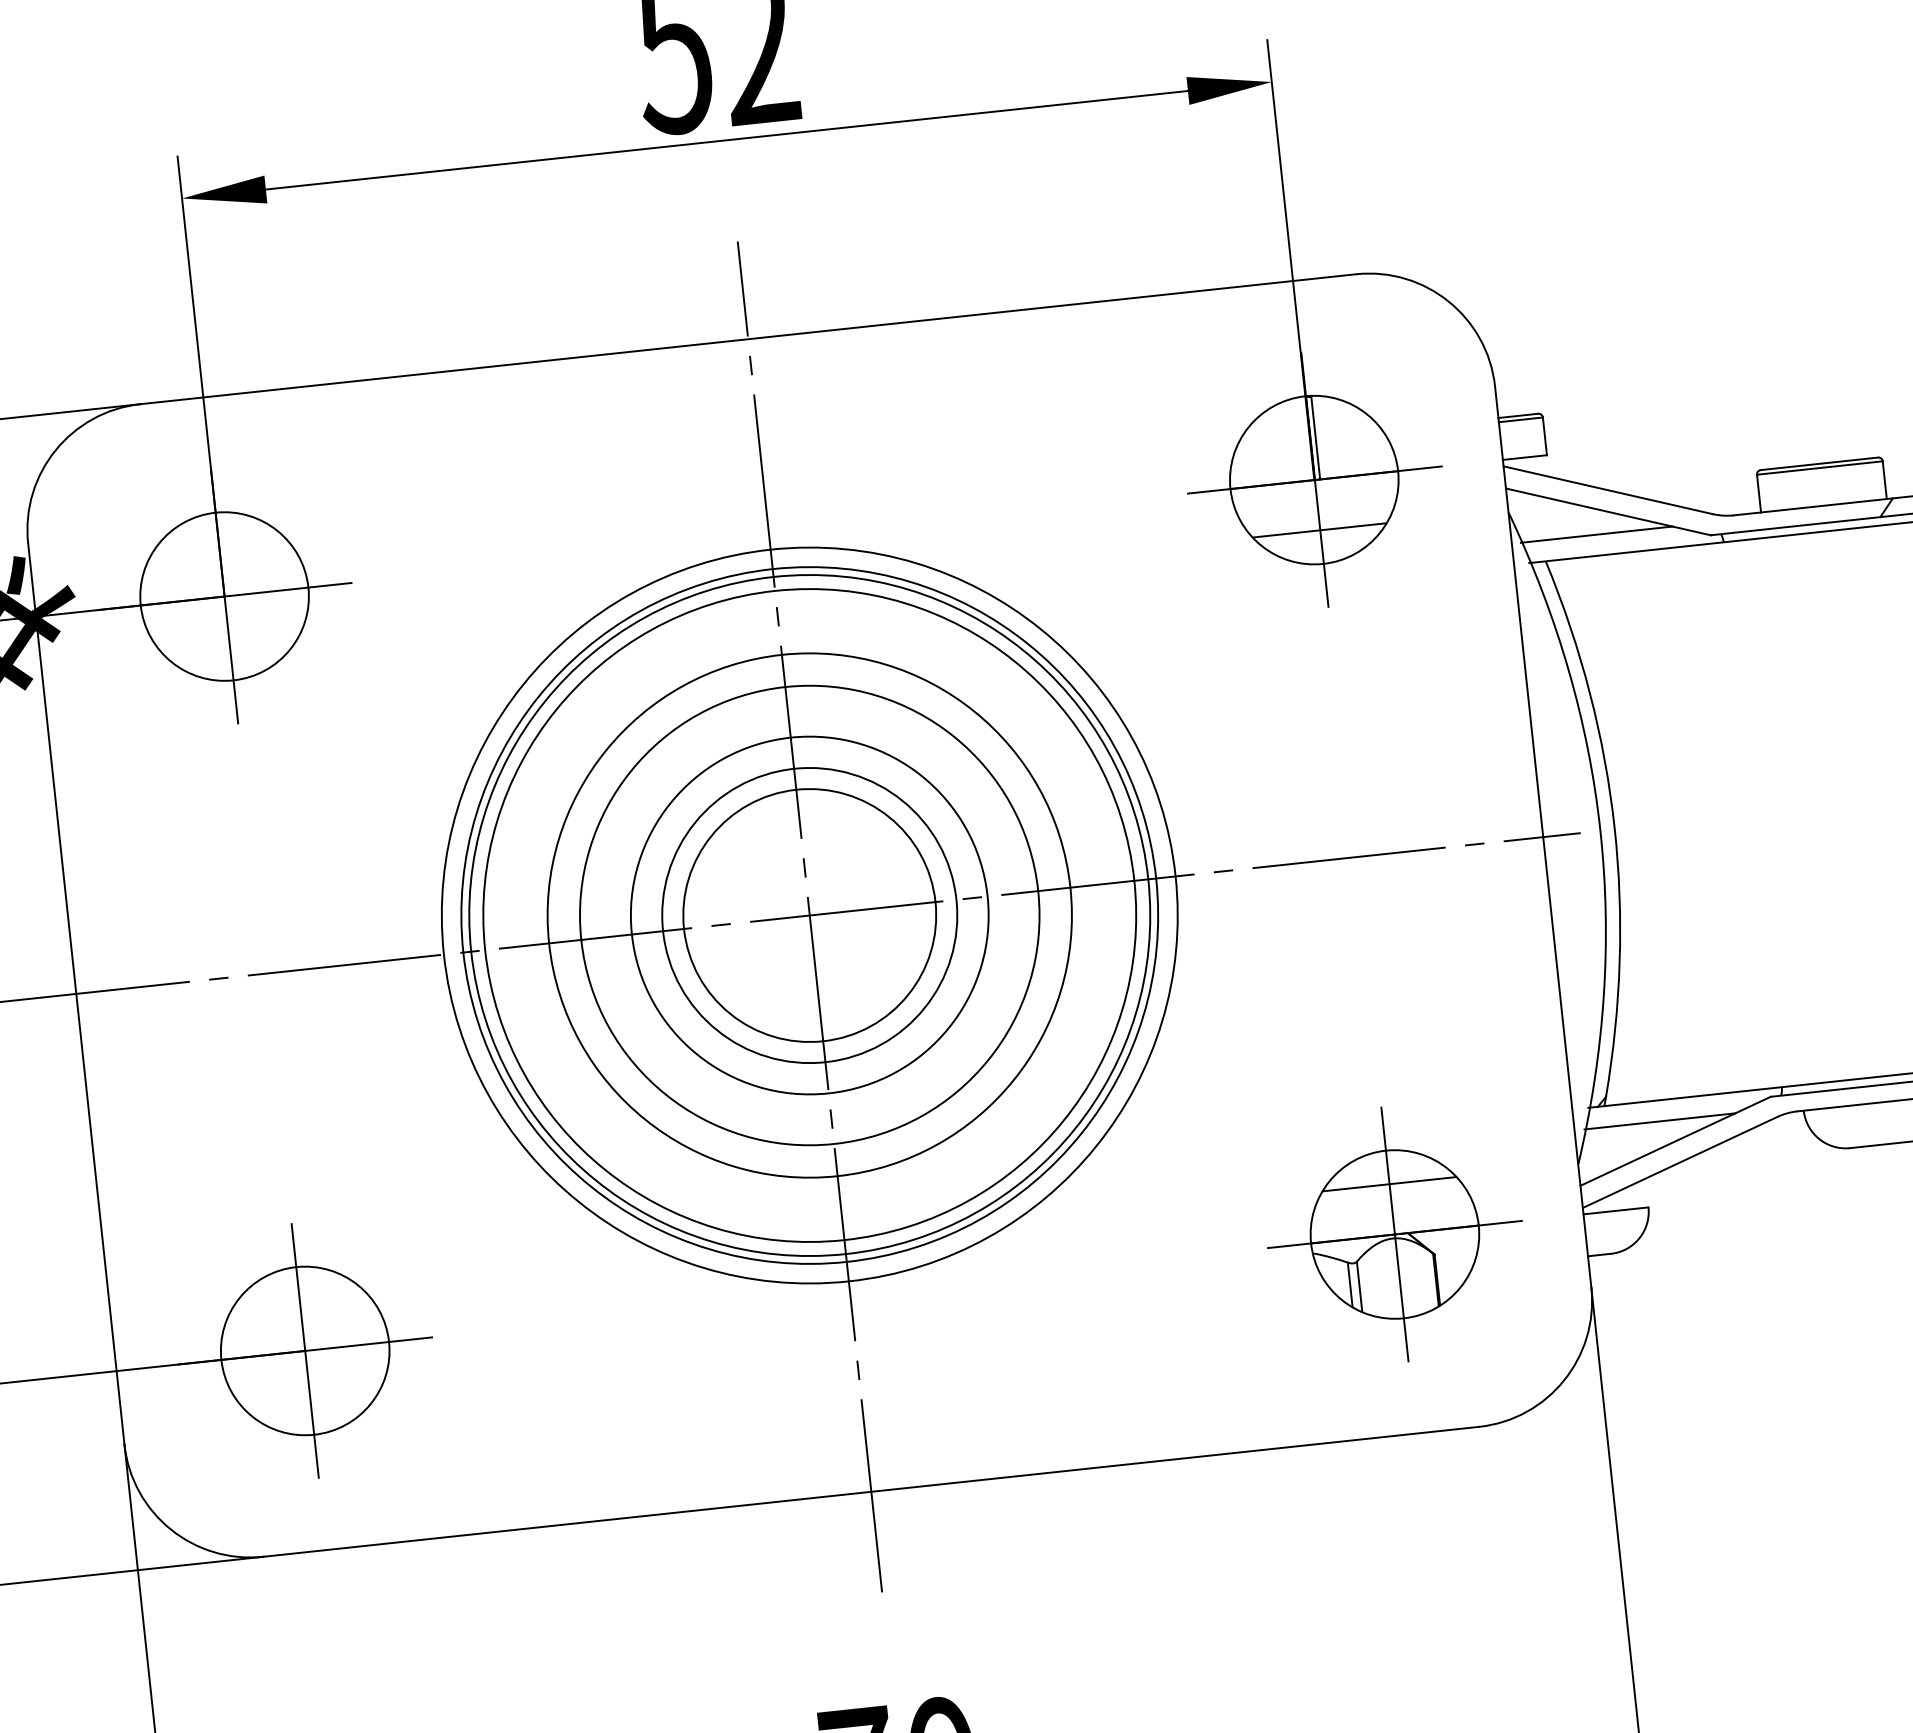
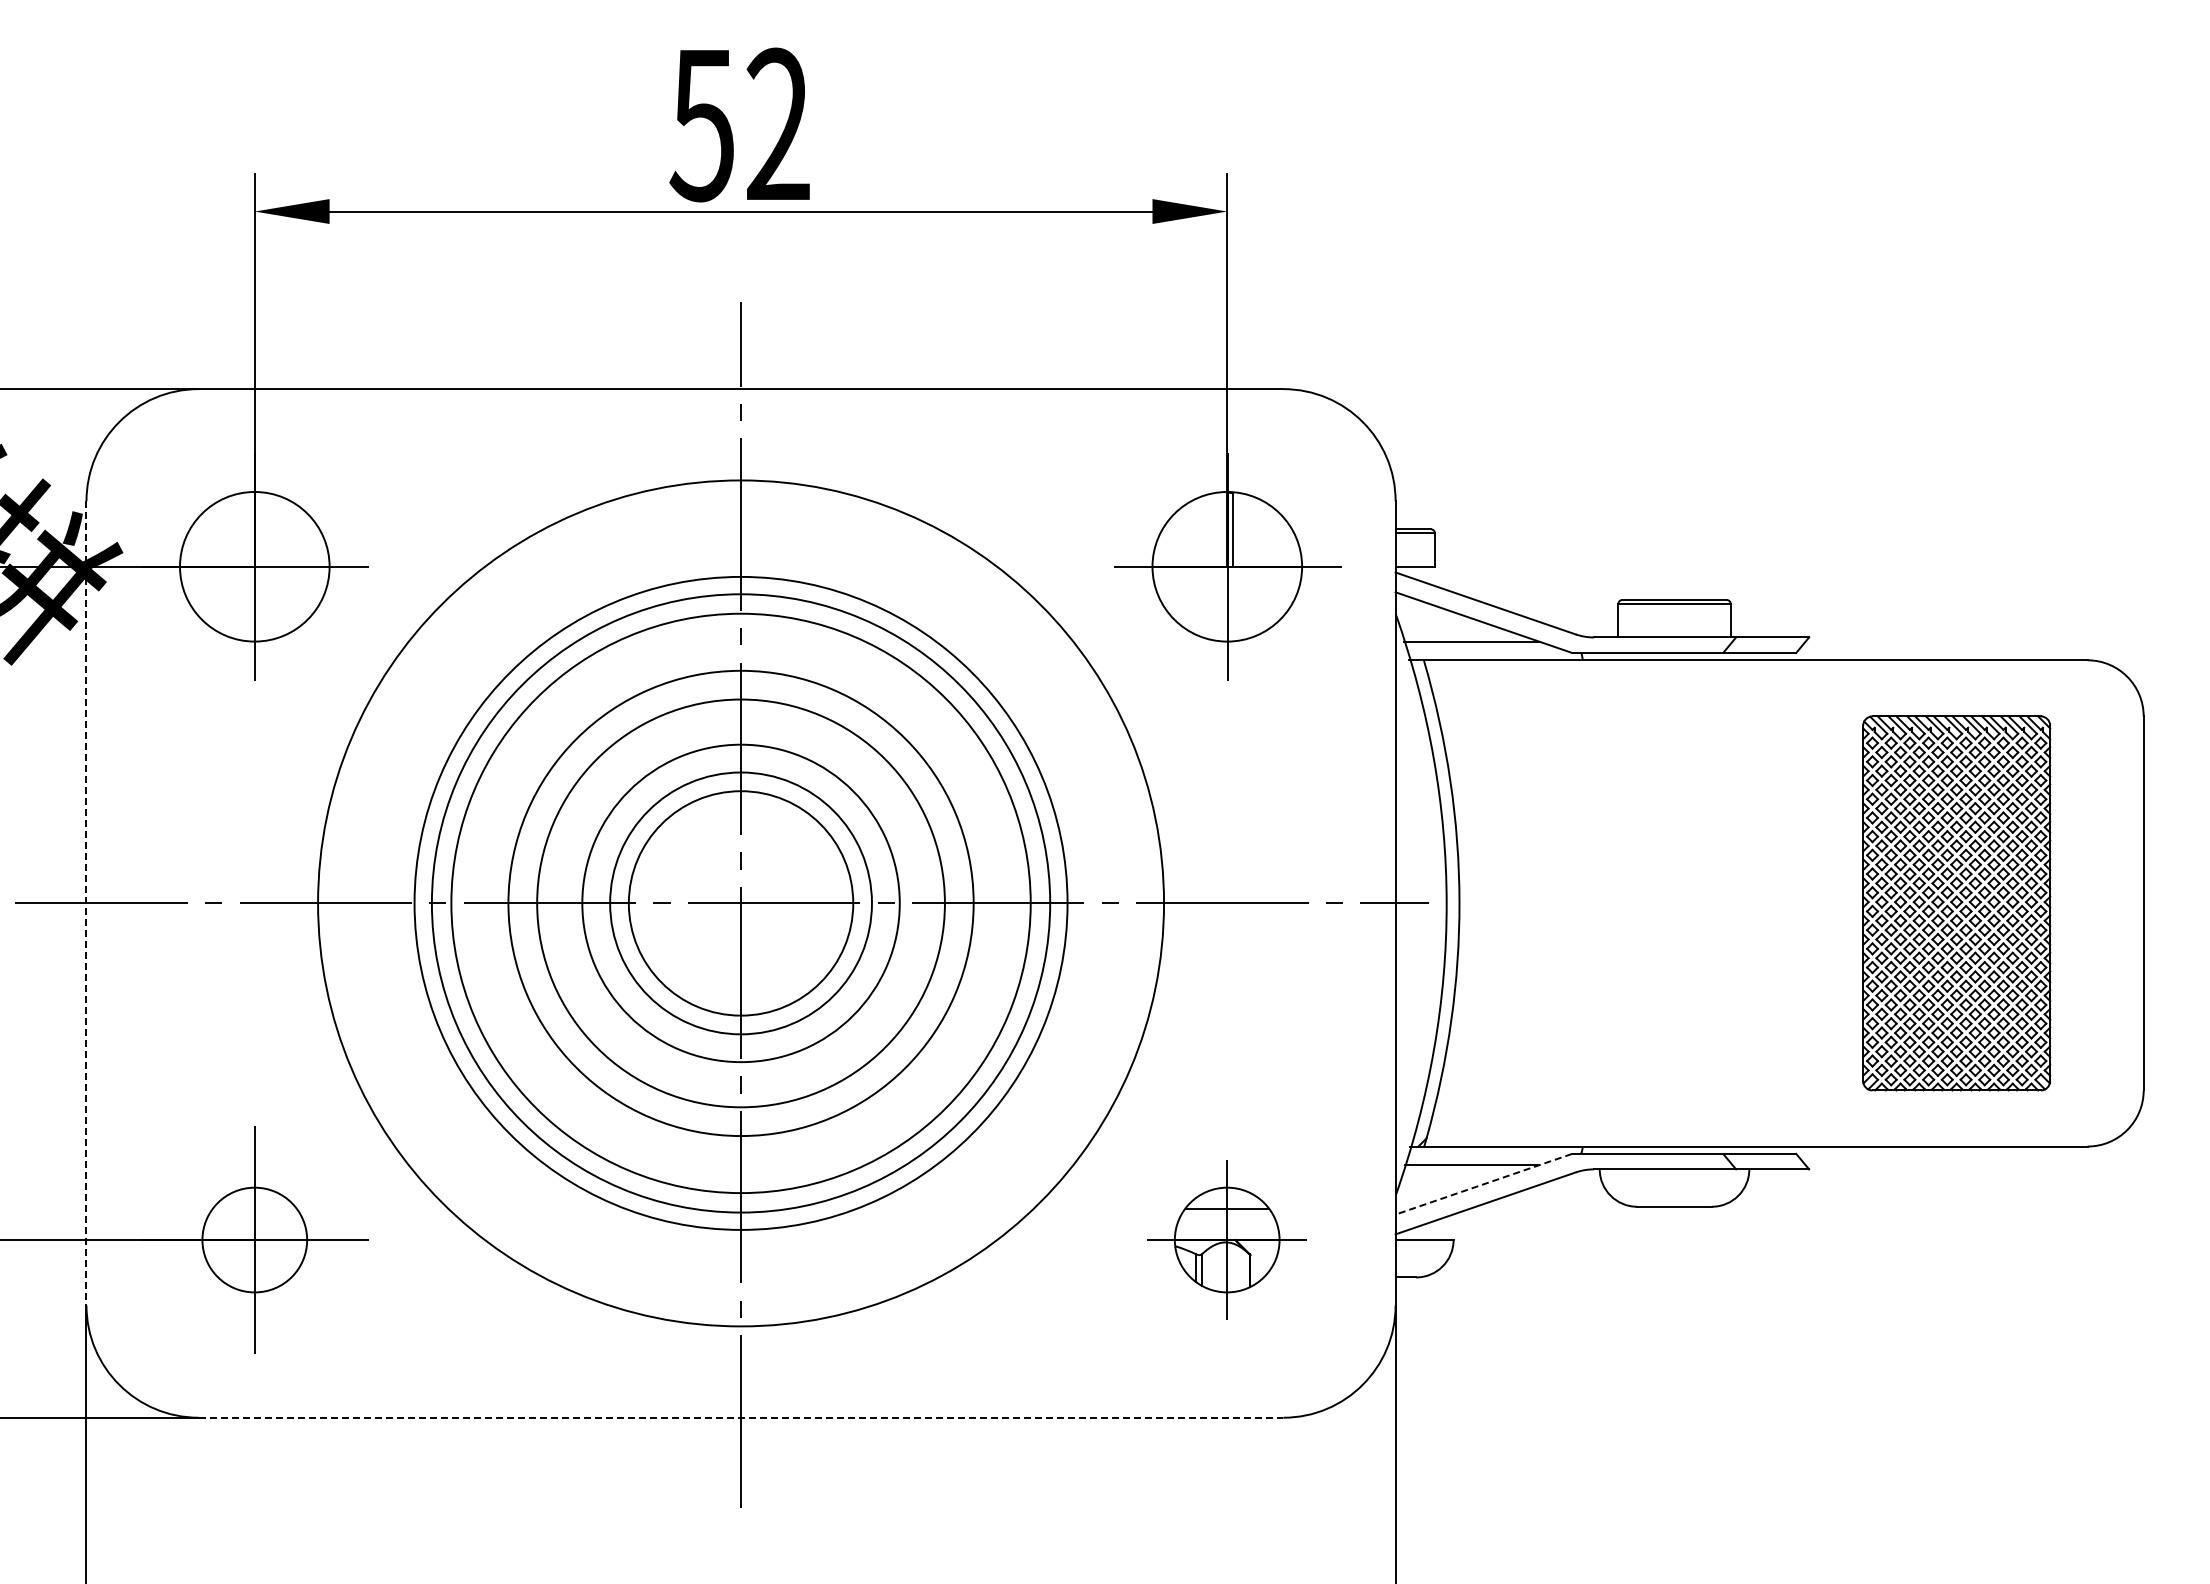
line: (1319, 530) -> (1227, 611), removed
circle: (809, 915) -> (740, 903), size x1.4
line: (76, 993) -> (86, 903), solid -> dashed
line: (1675, 1141) -> (1483, 1184), solid -> dashed
part: (1393, 1233) -> (1226, 1239), size x0.7
circle: (304, 1350) -> (254, 1239), size x0.7
line: (871, 1491) -> (741, 1417), solid -> dashed

